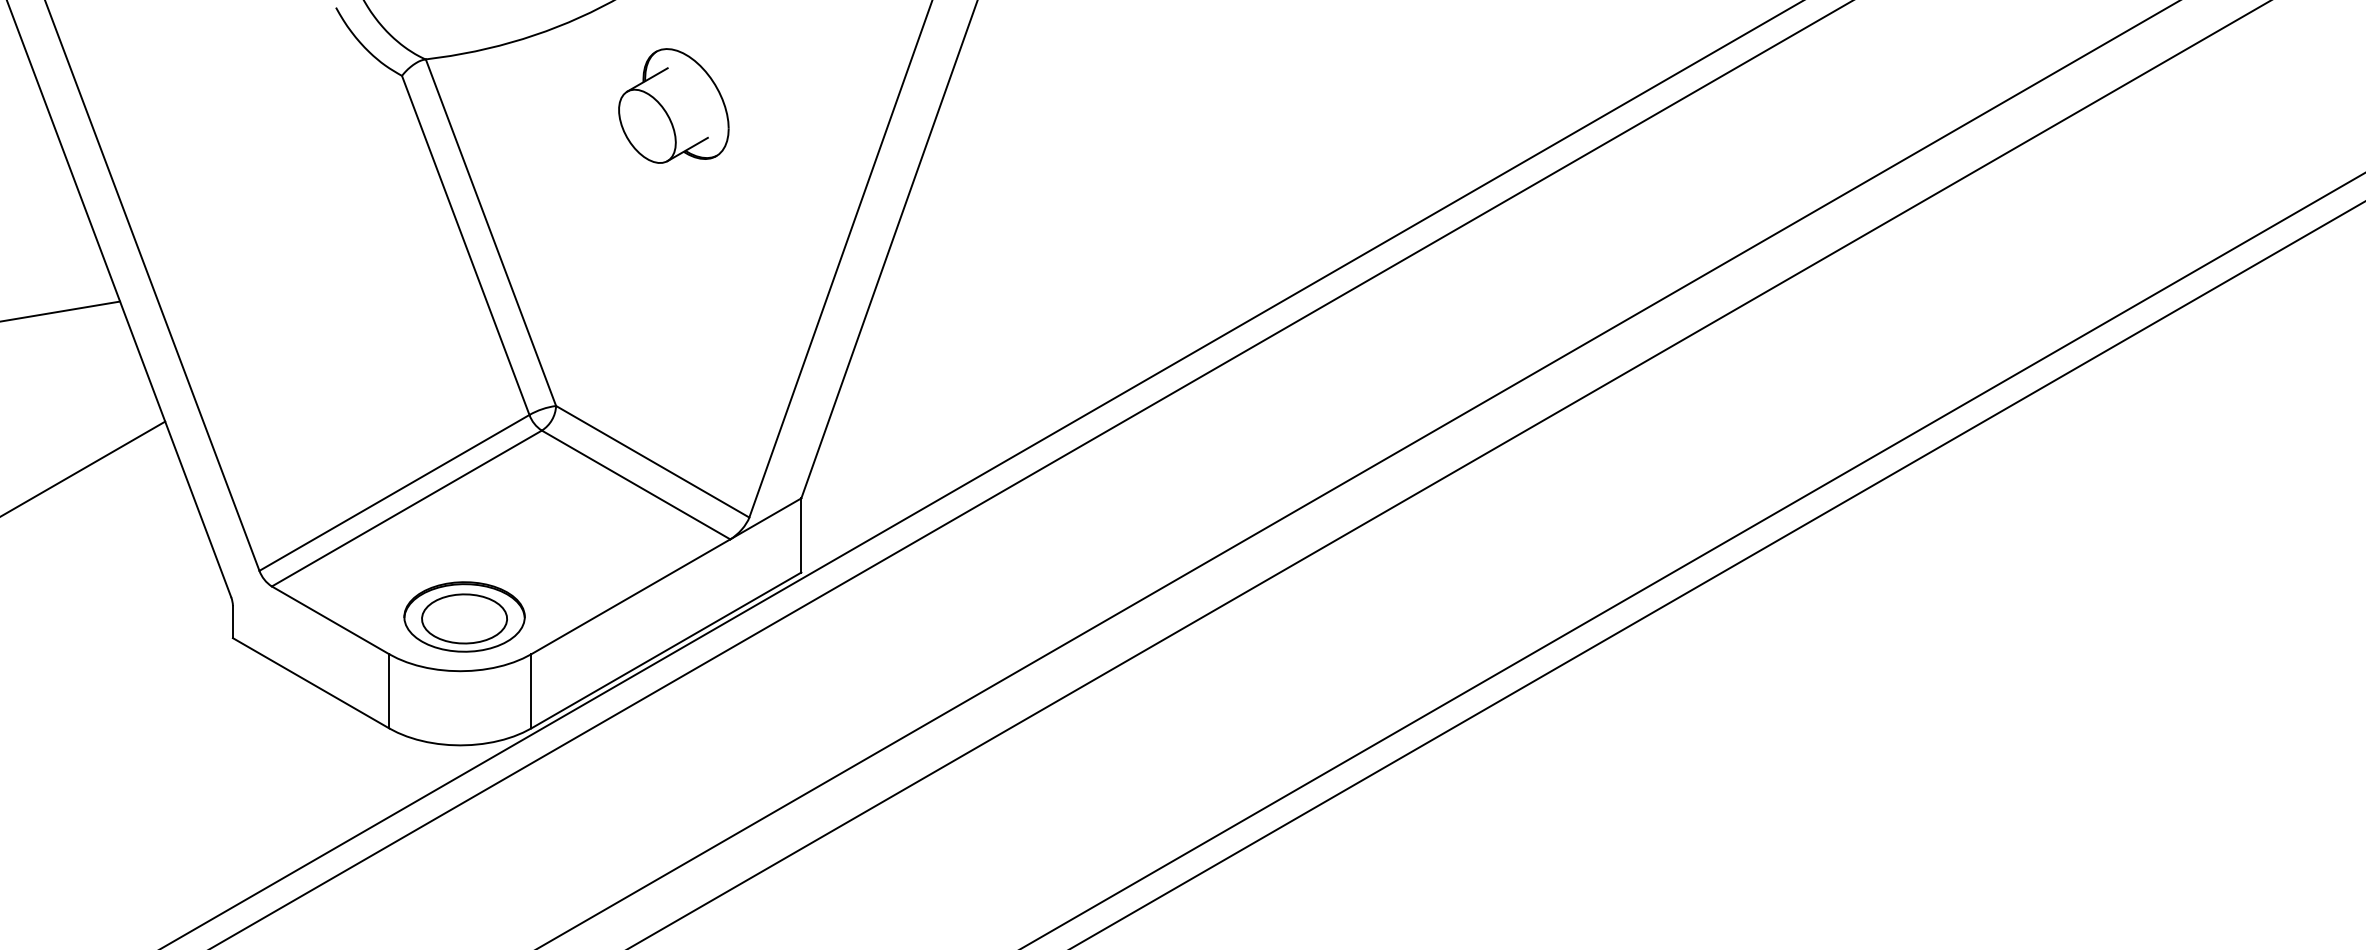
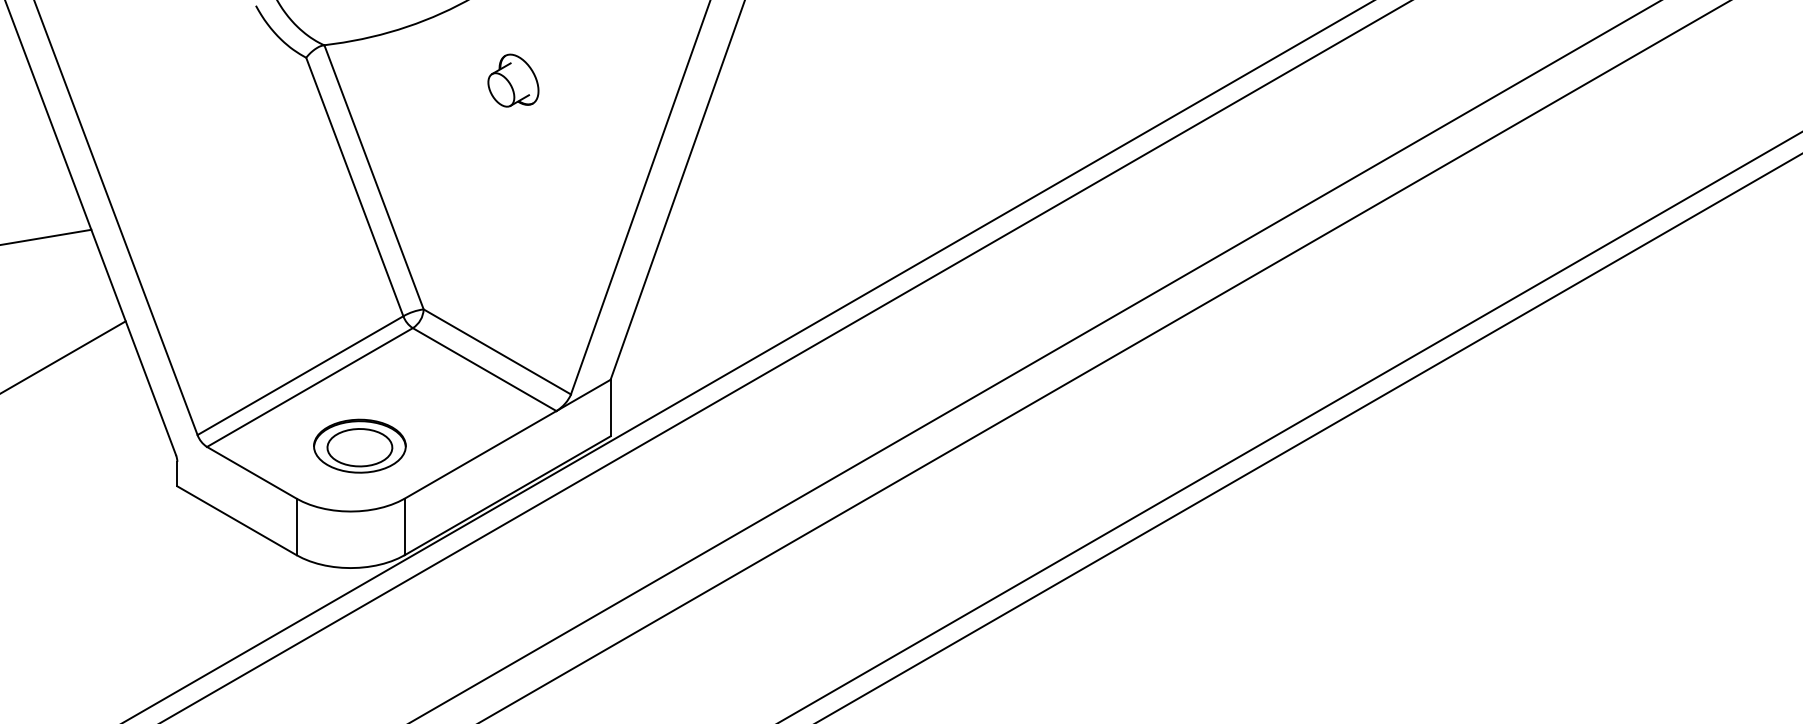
part: (673, 105) -> (513, 80), size x0.6
part: (464, 616) -> (359, 445), moved

